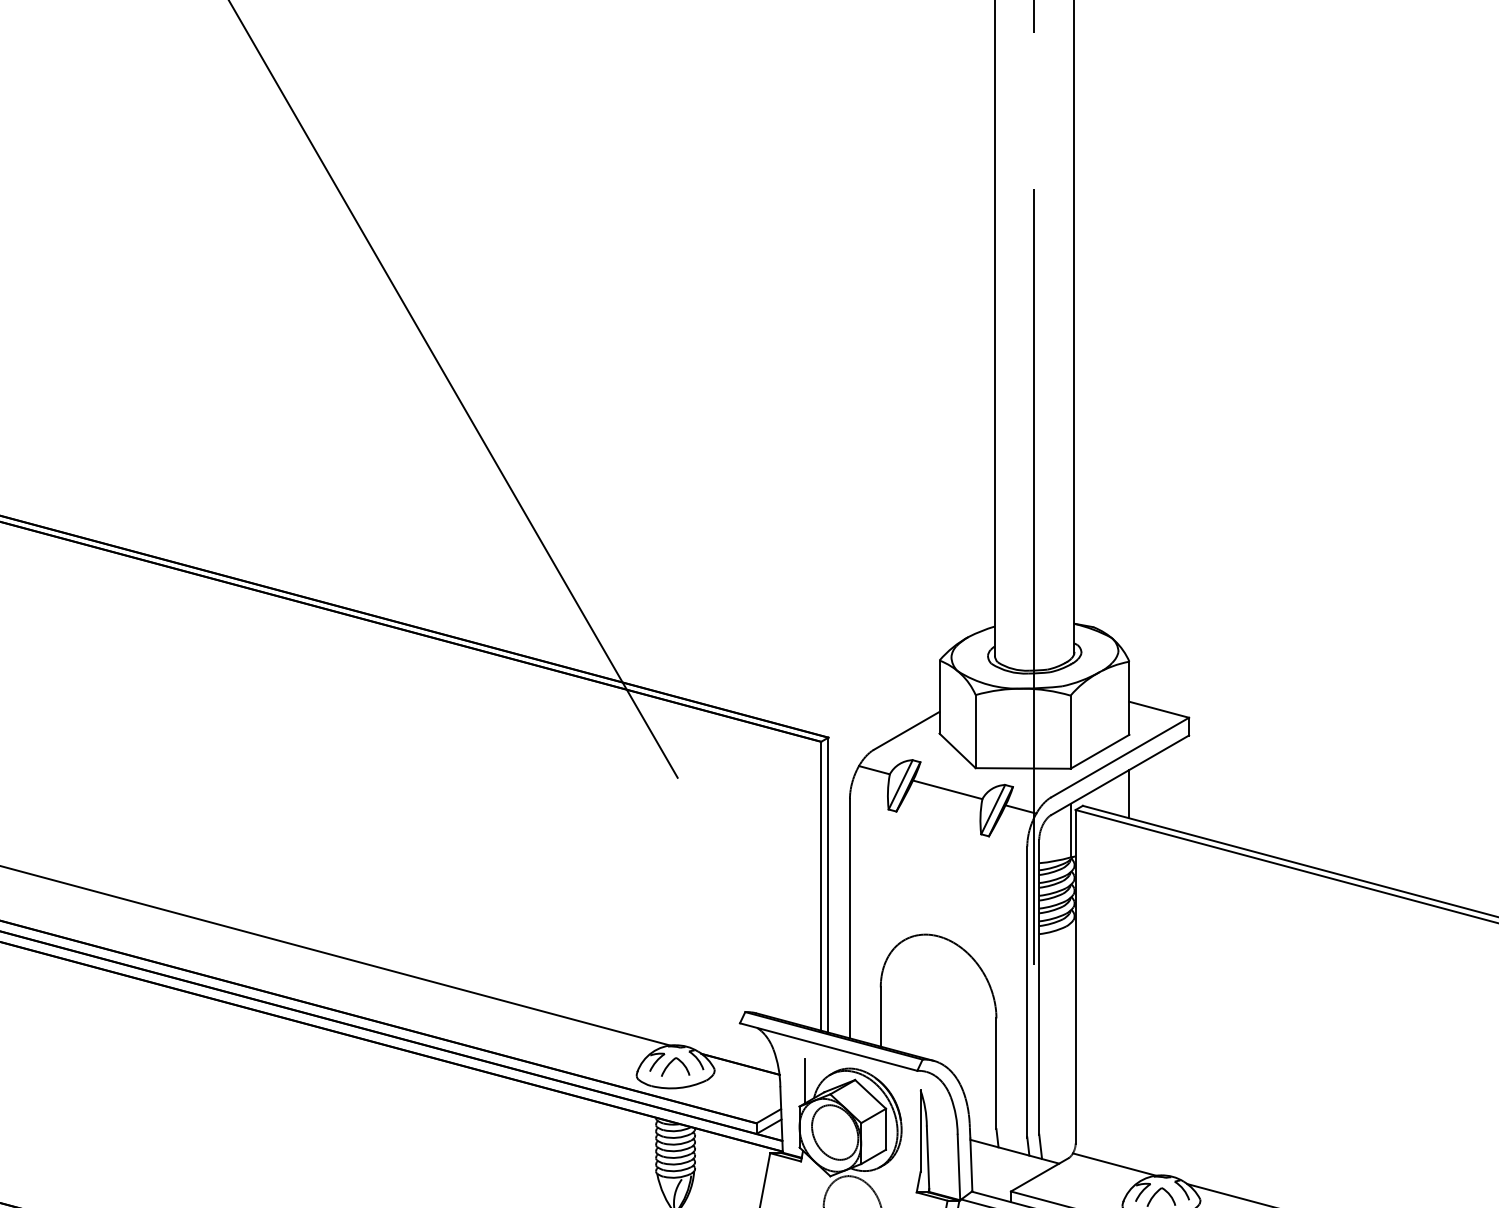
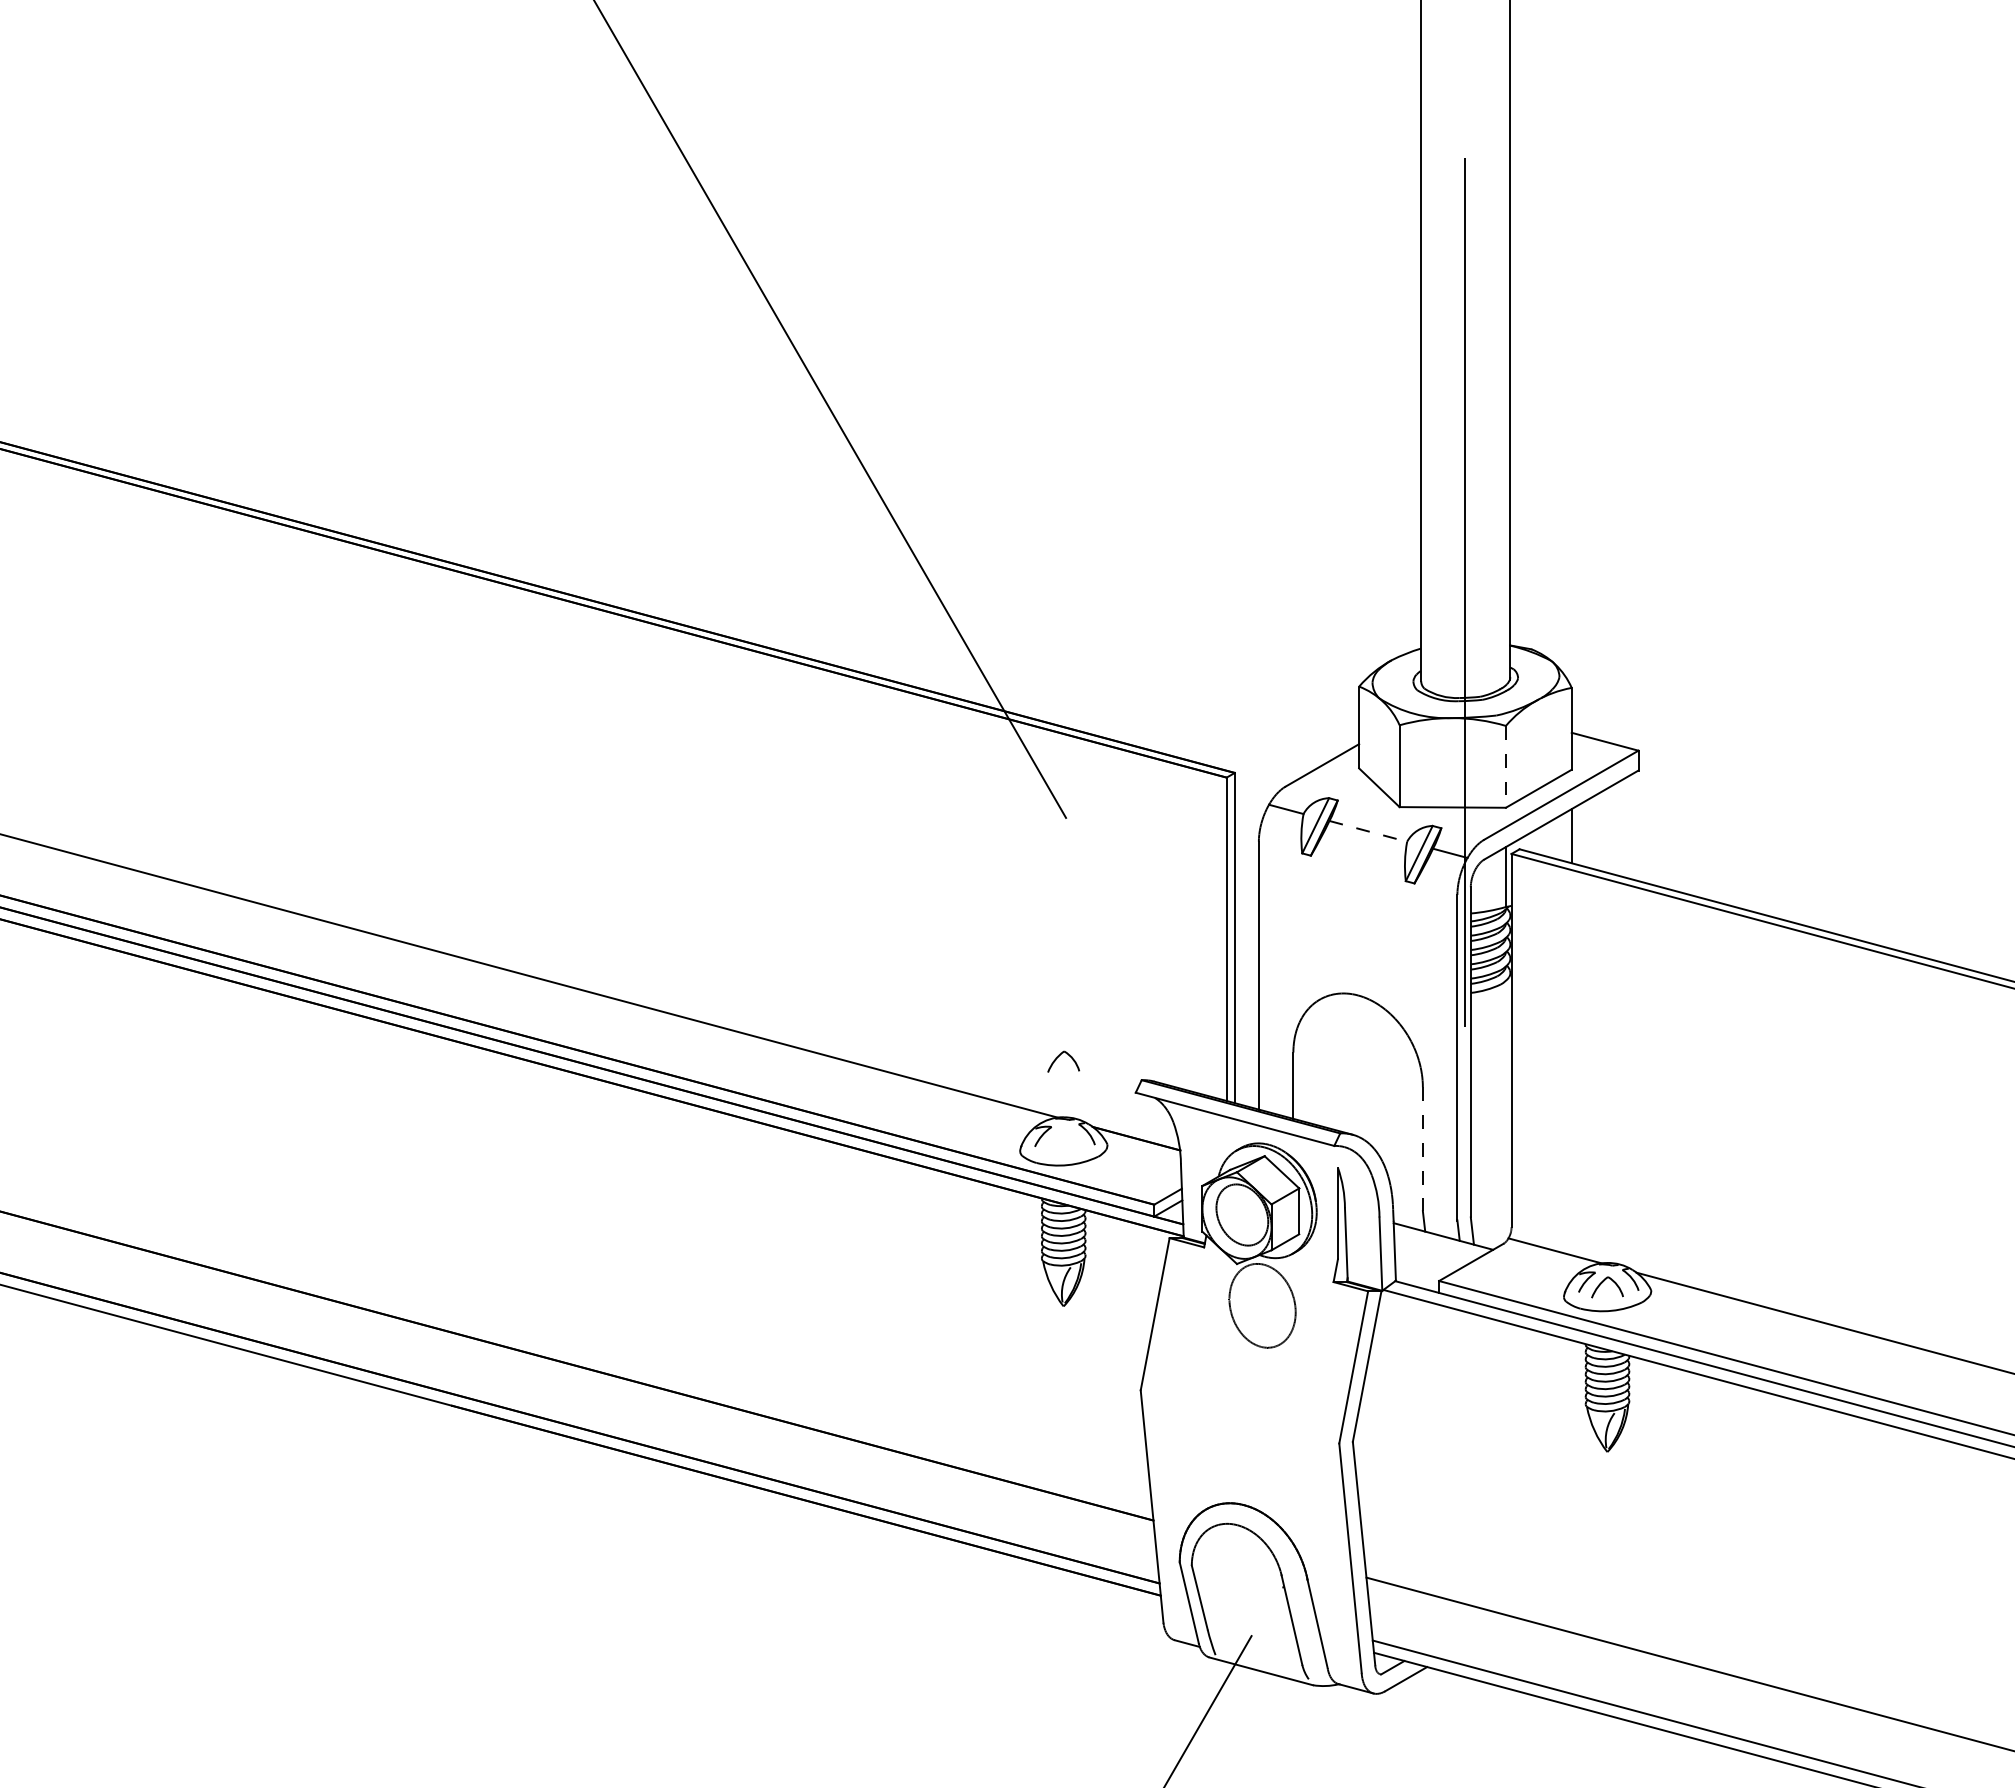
line: (1070, 731) -> (1505, 766), solid -> dashed
line: (947, 789) -> (1368, 831), solid -> dashed
part: (671, 1062) -> (1059, 1056), moved
line: (996, 1074) -> (1422, 1149), solid -> dashed
line: (804, 1081) -> (1208, 1157), removed

